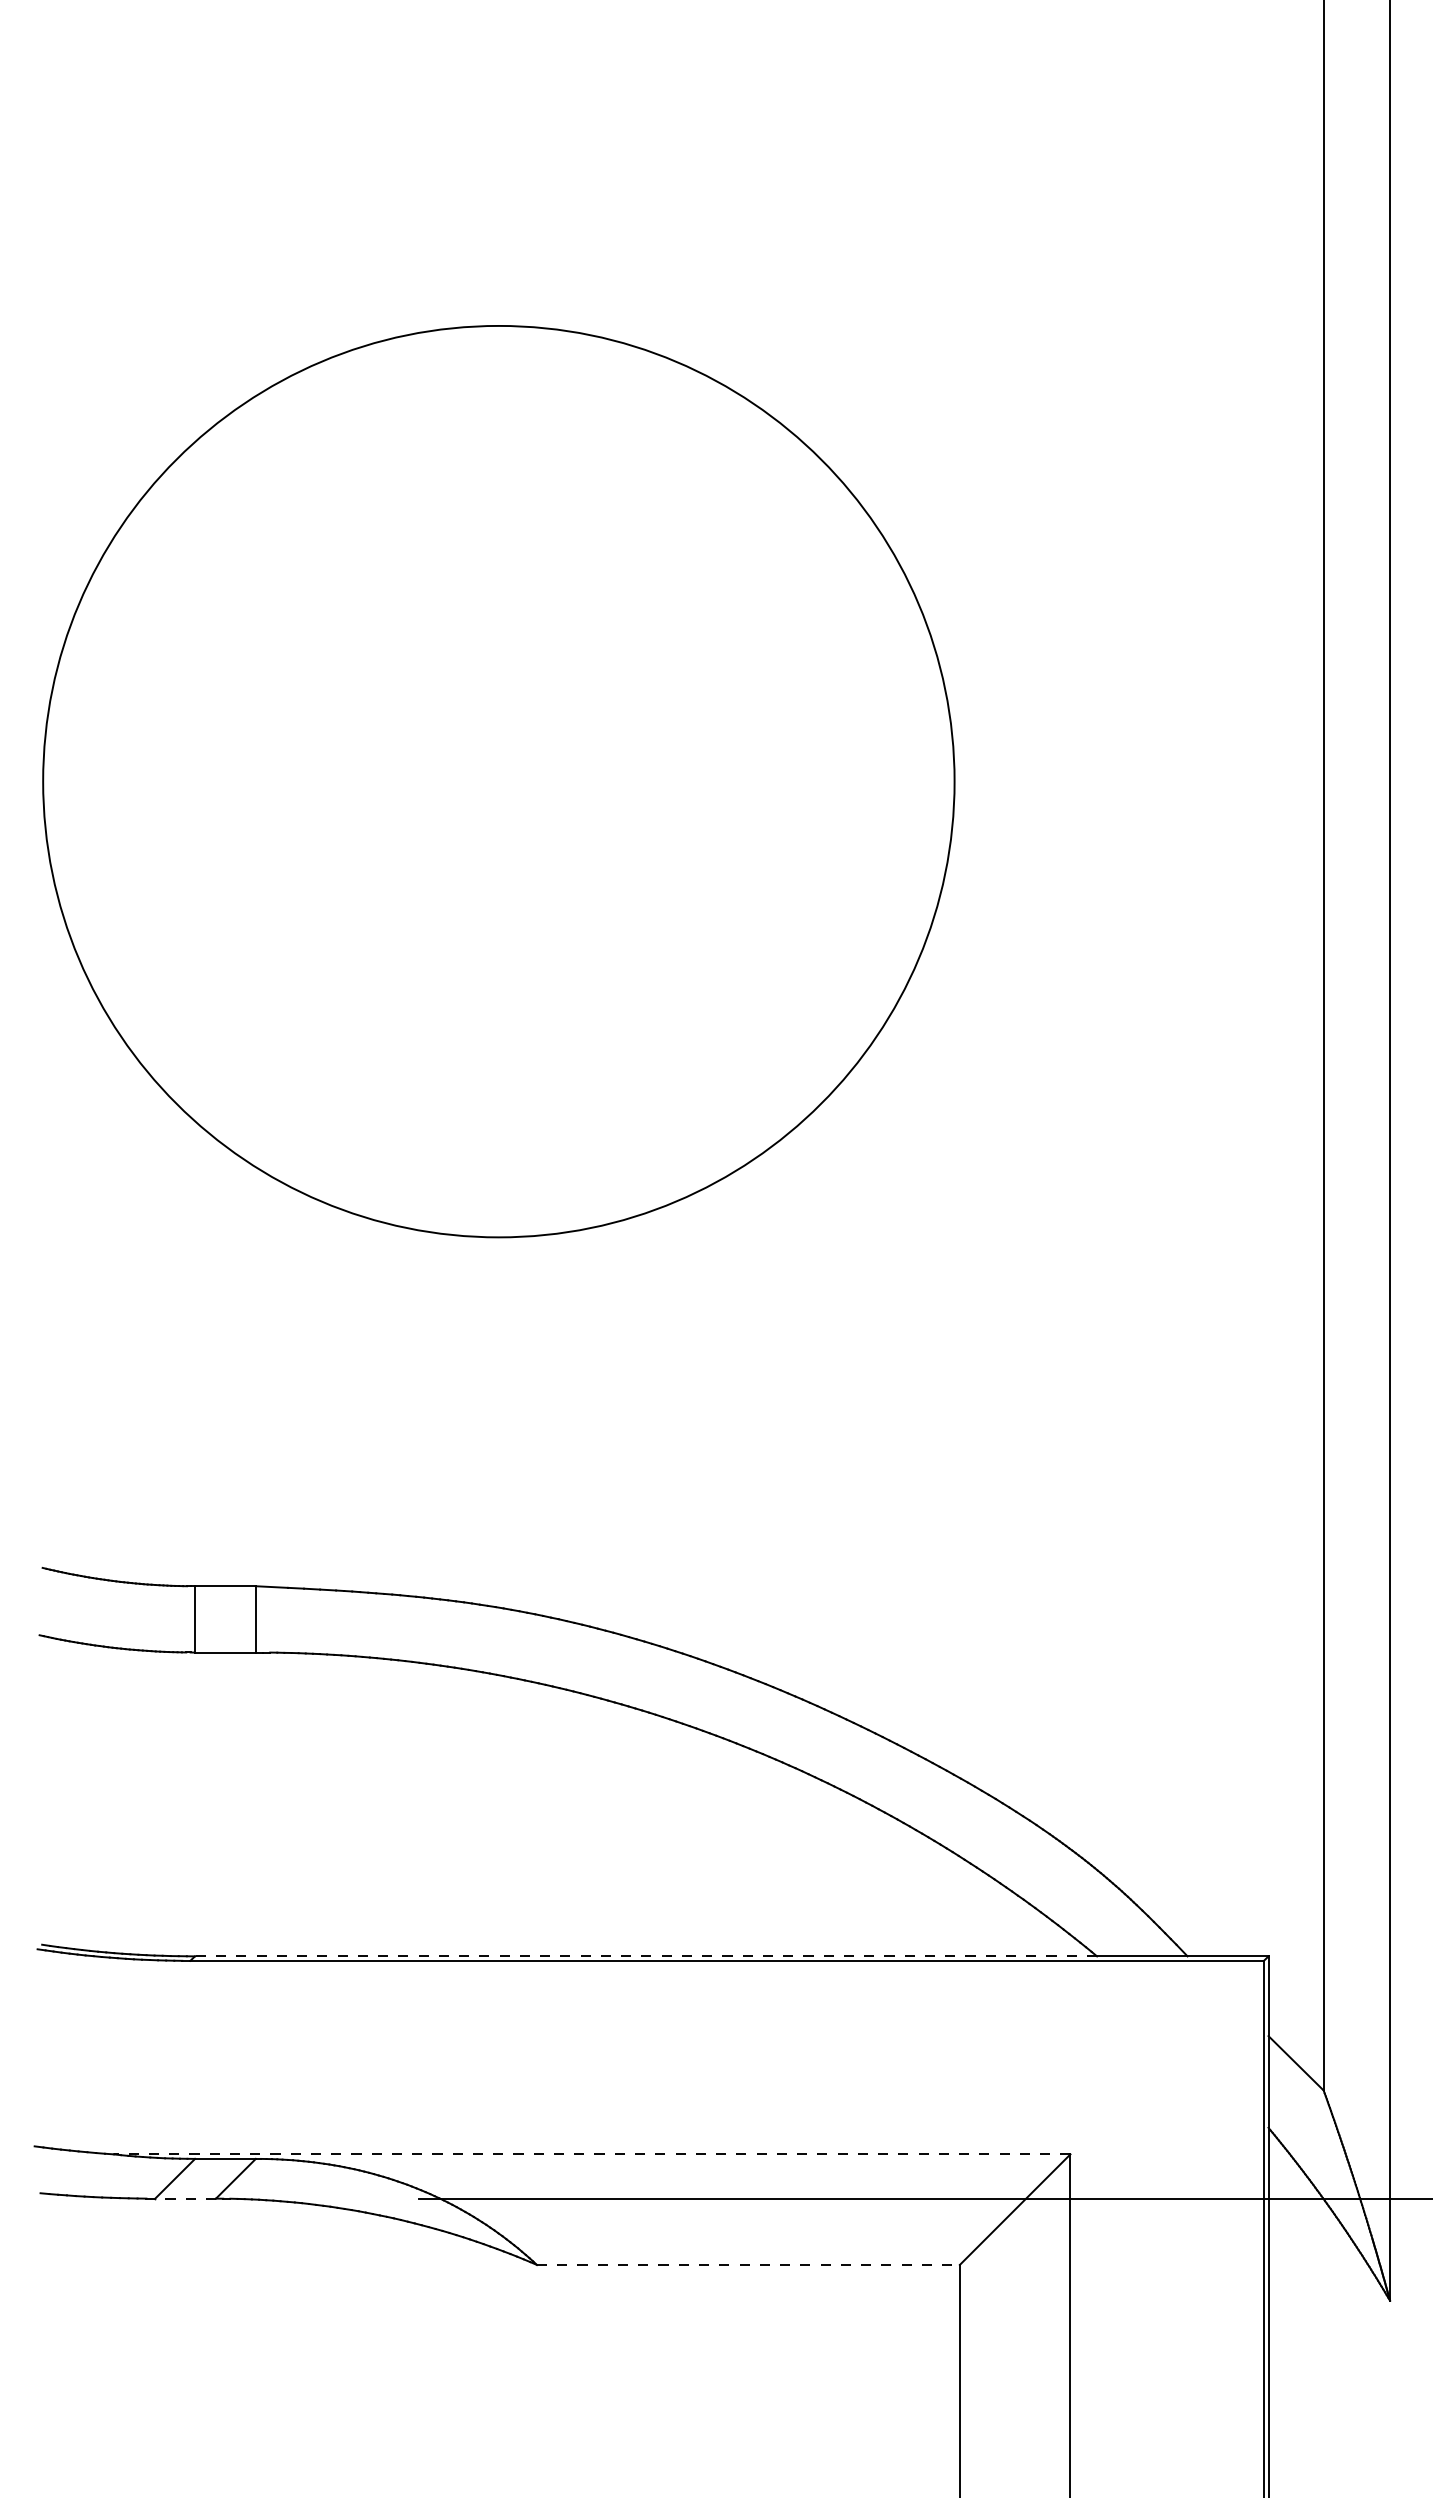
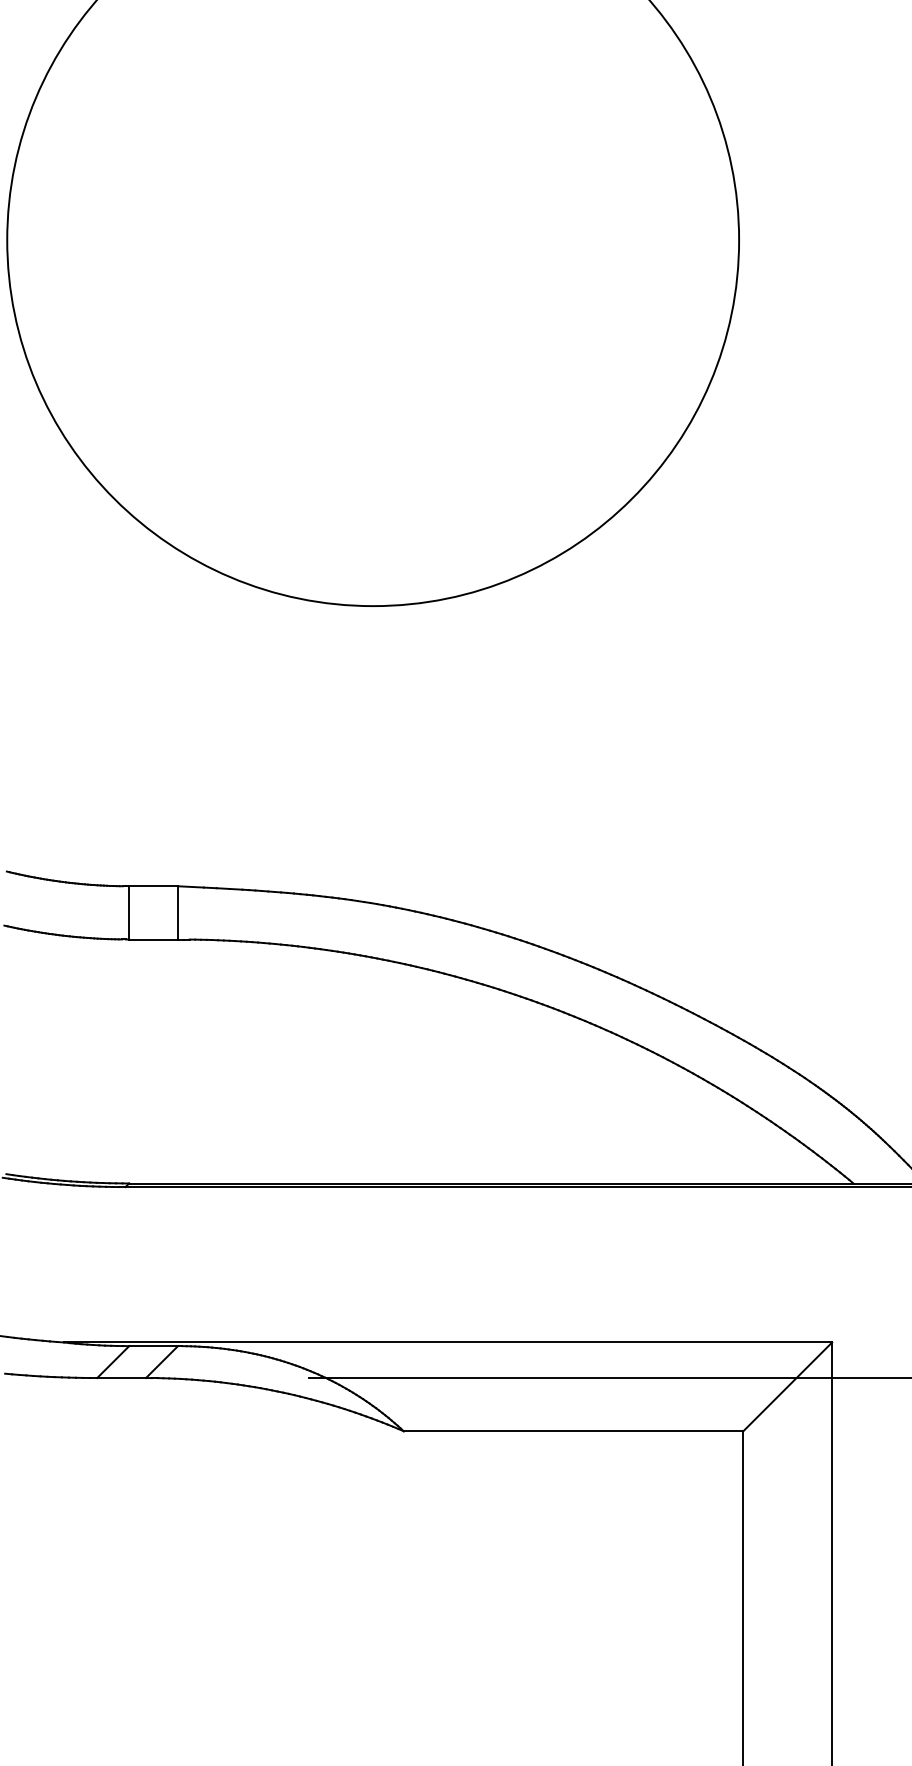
line: (645, 1956) -> (490, 1183), dashed -> solid
line: (591, 2154) -> (447, 1342), dashed -> solid
line: (185, 2198) -> (121, 1377), dashed -> solid
line: (748, 2264) -> (573, 1430), dashed -> solid

